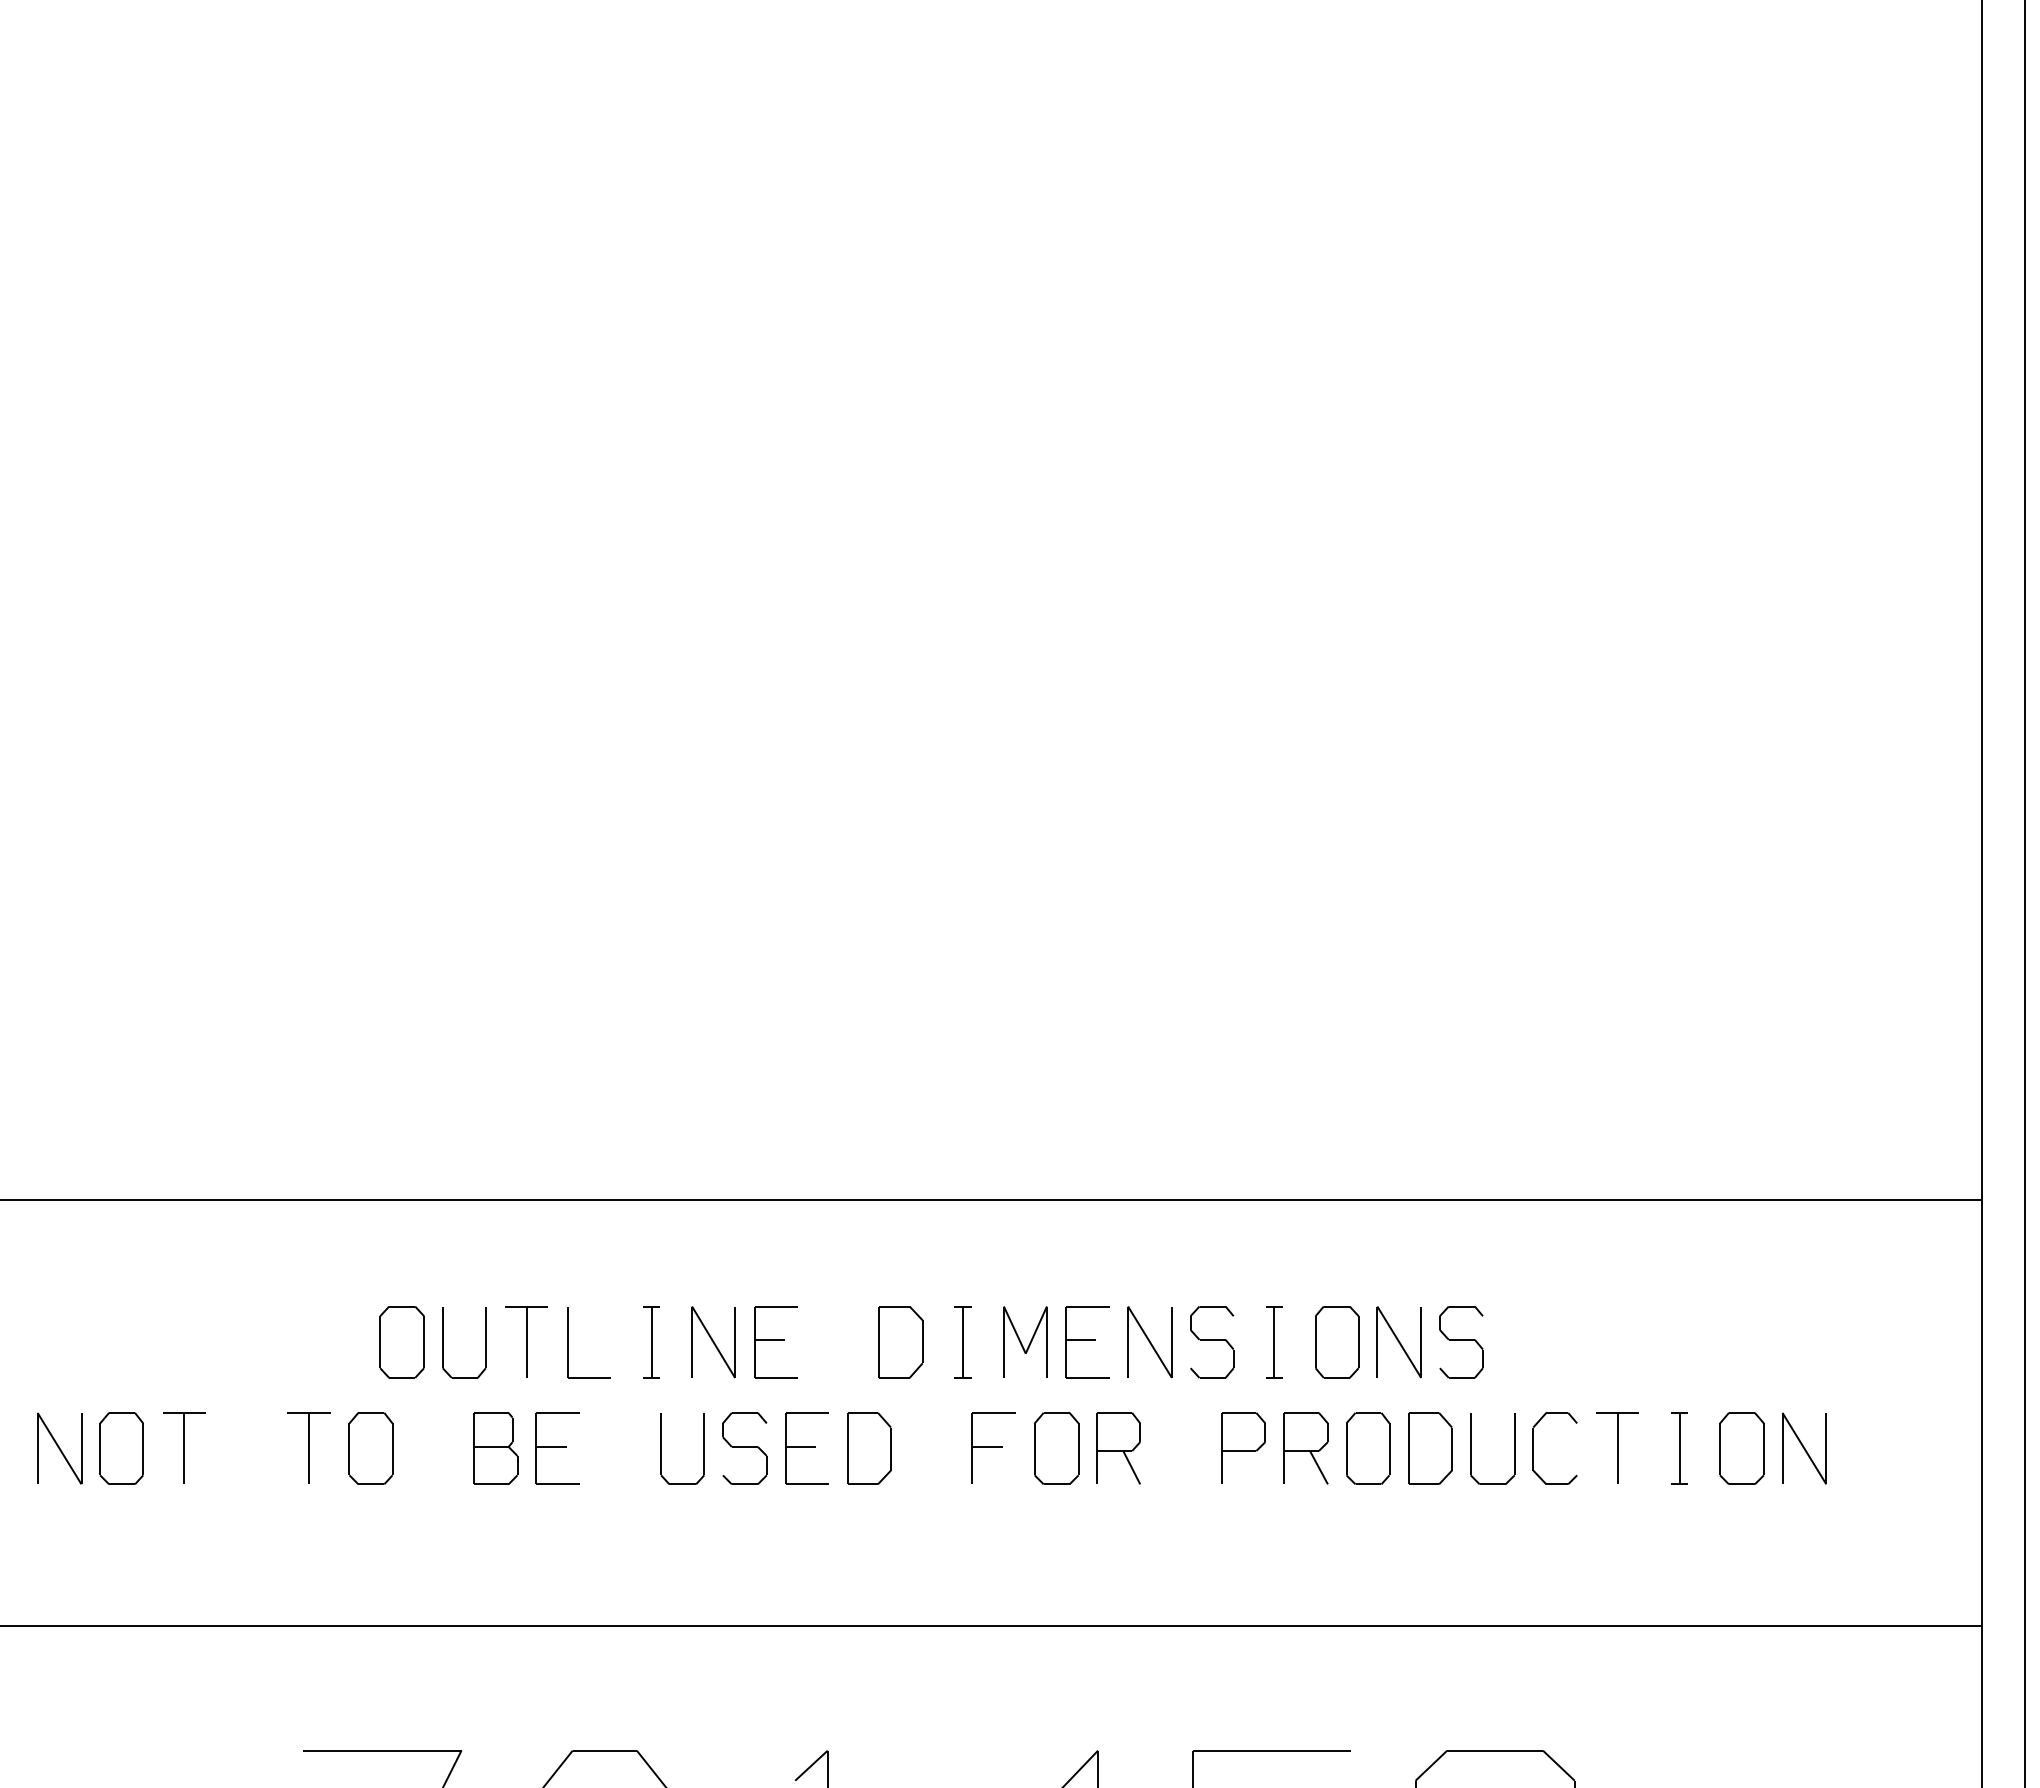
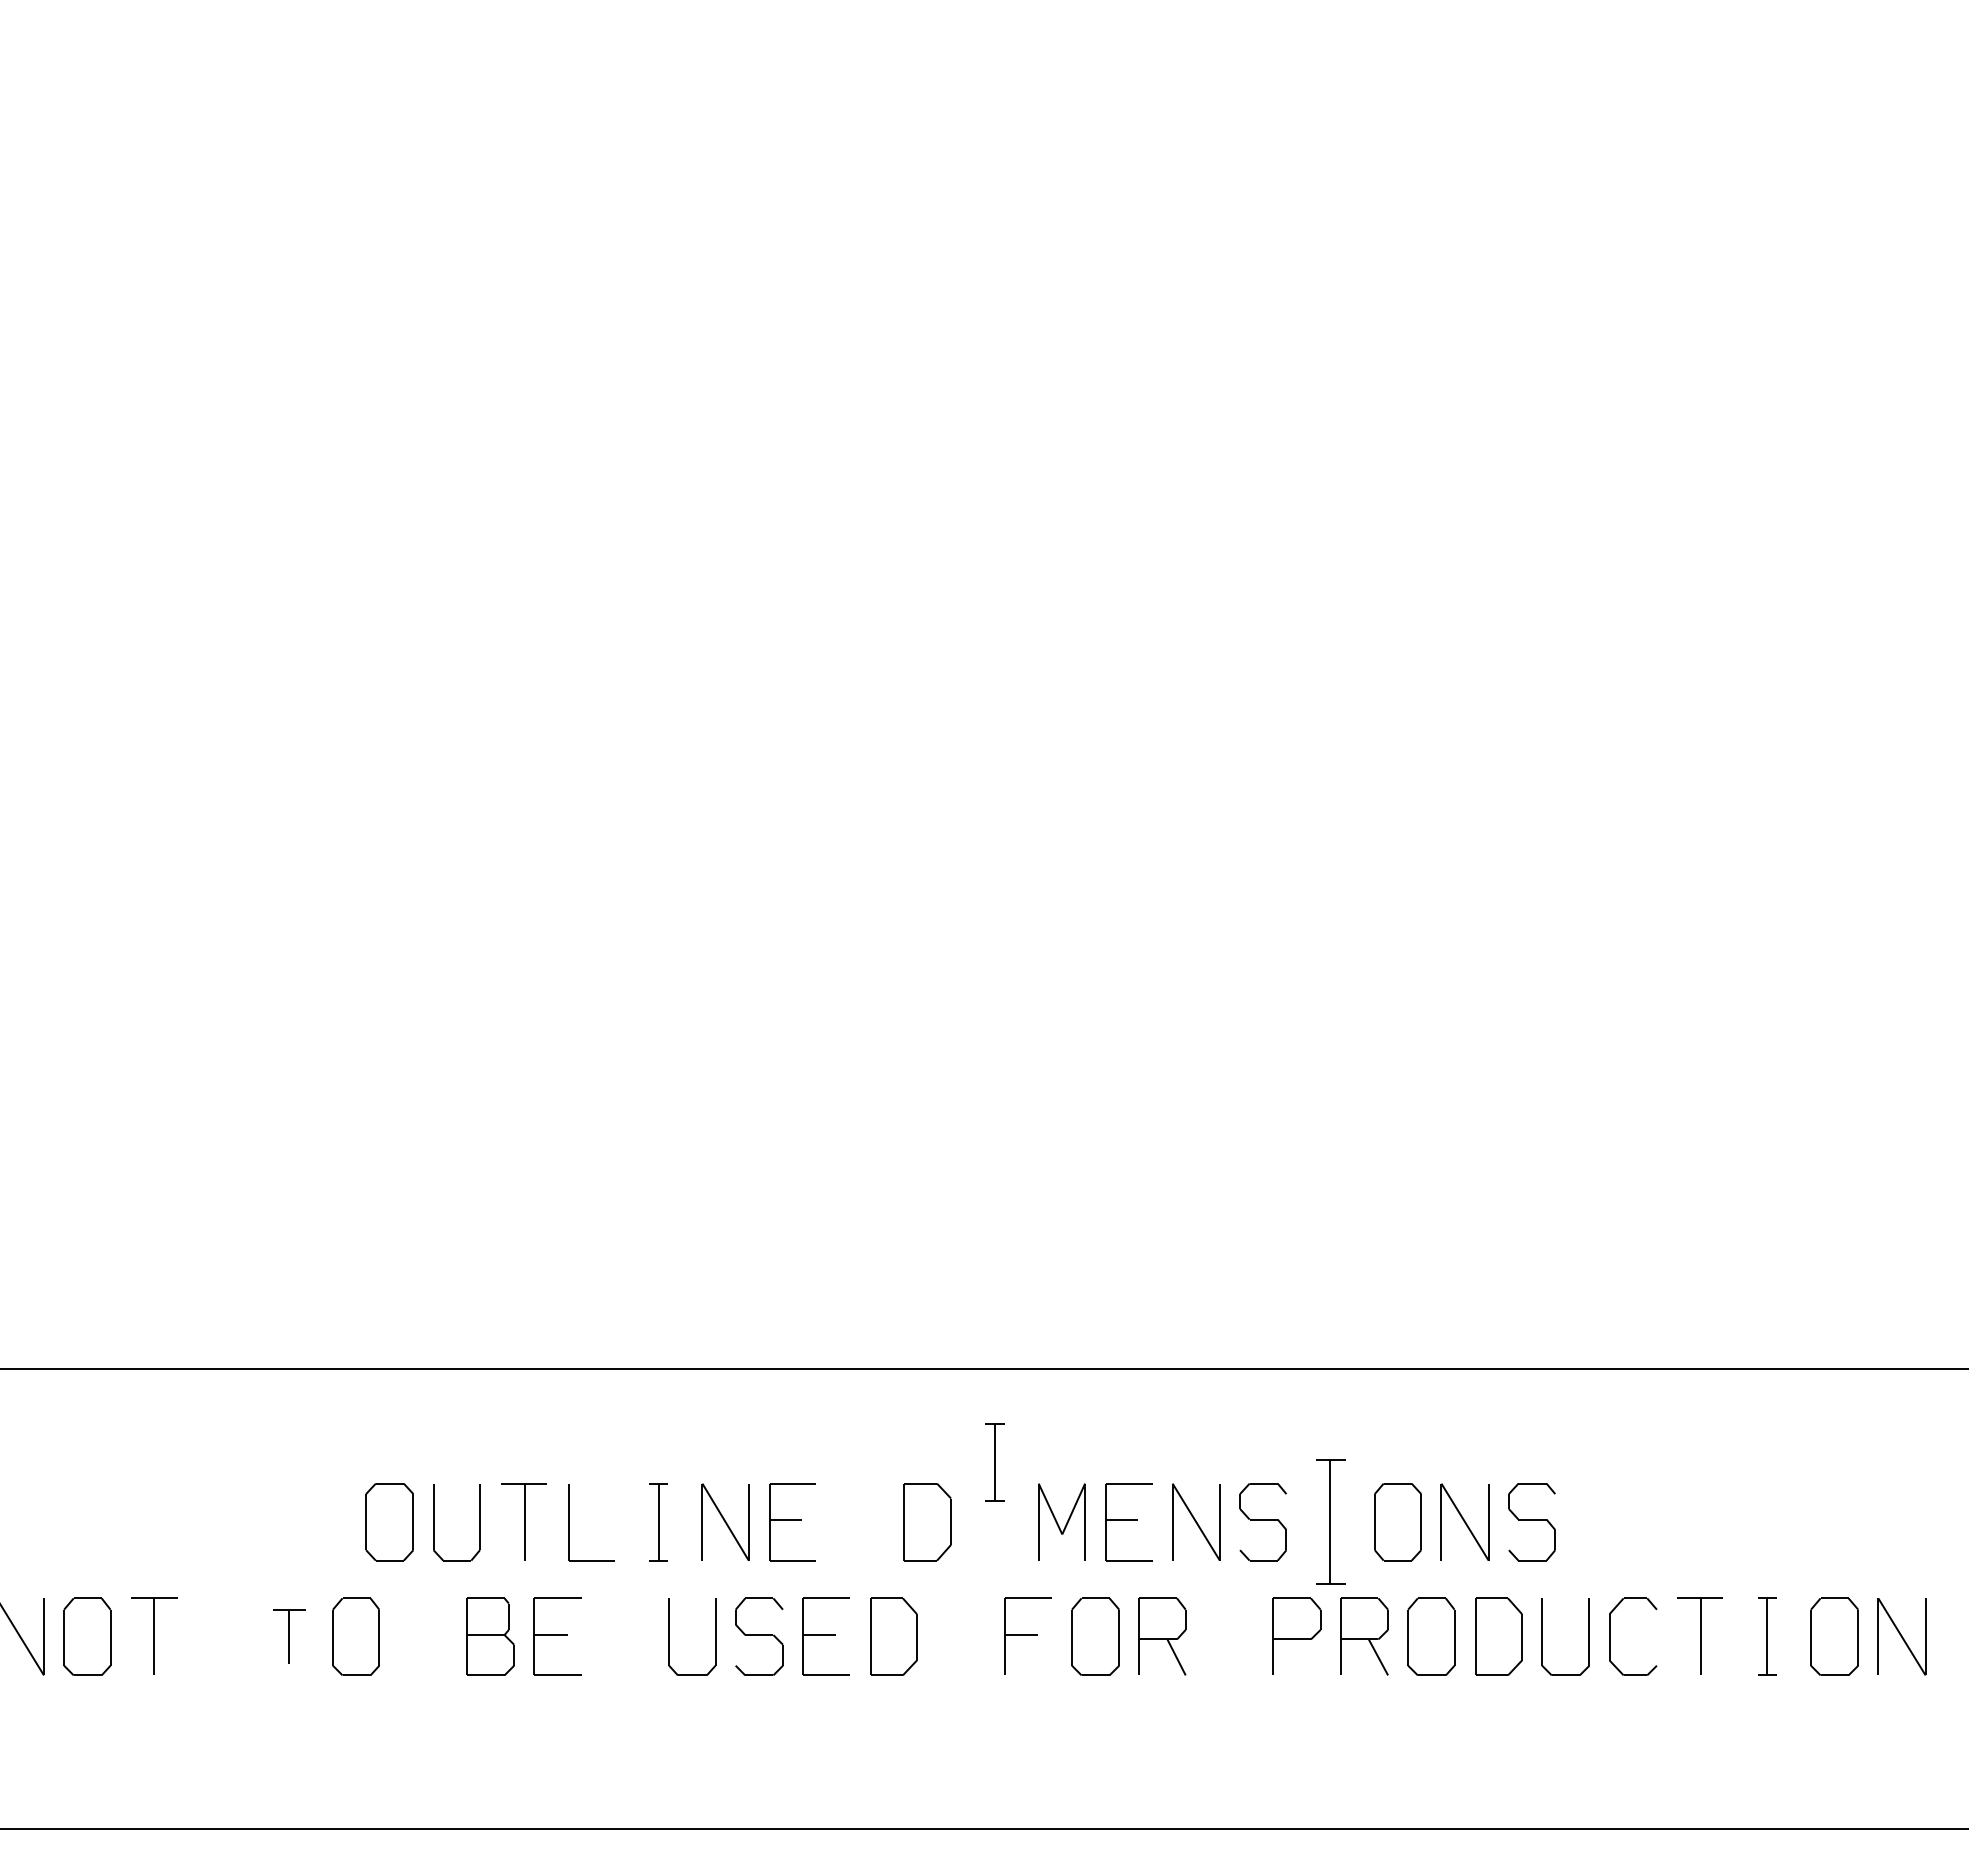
part: (962, 1342) -> (994, 1463), moved
part: (1274, 1342) -> (1330, 1522), size x1.6
part: (308, 1447) -> (288, 1635), size x0.7

